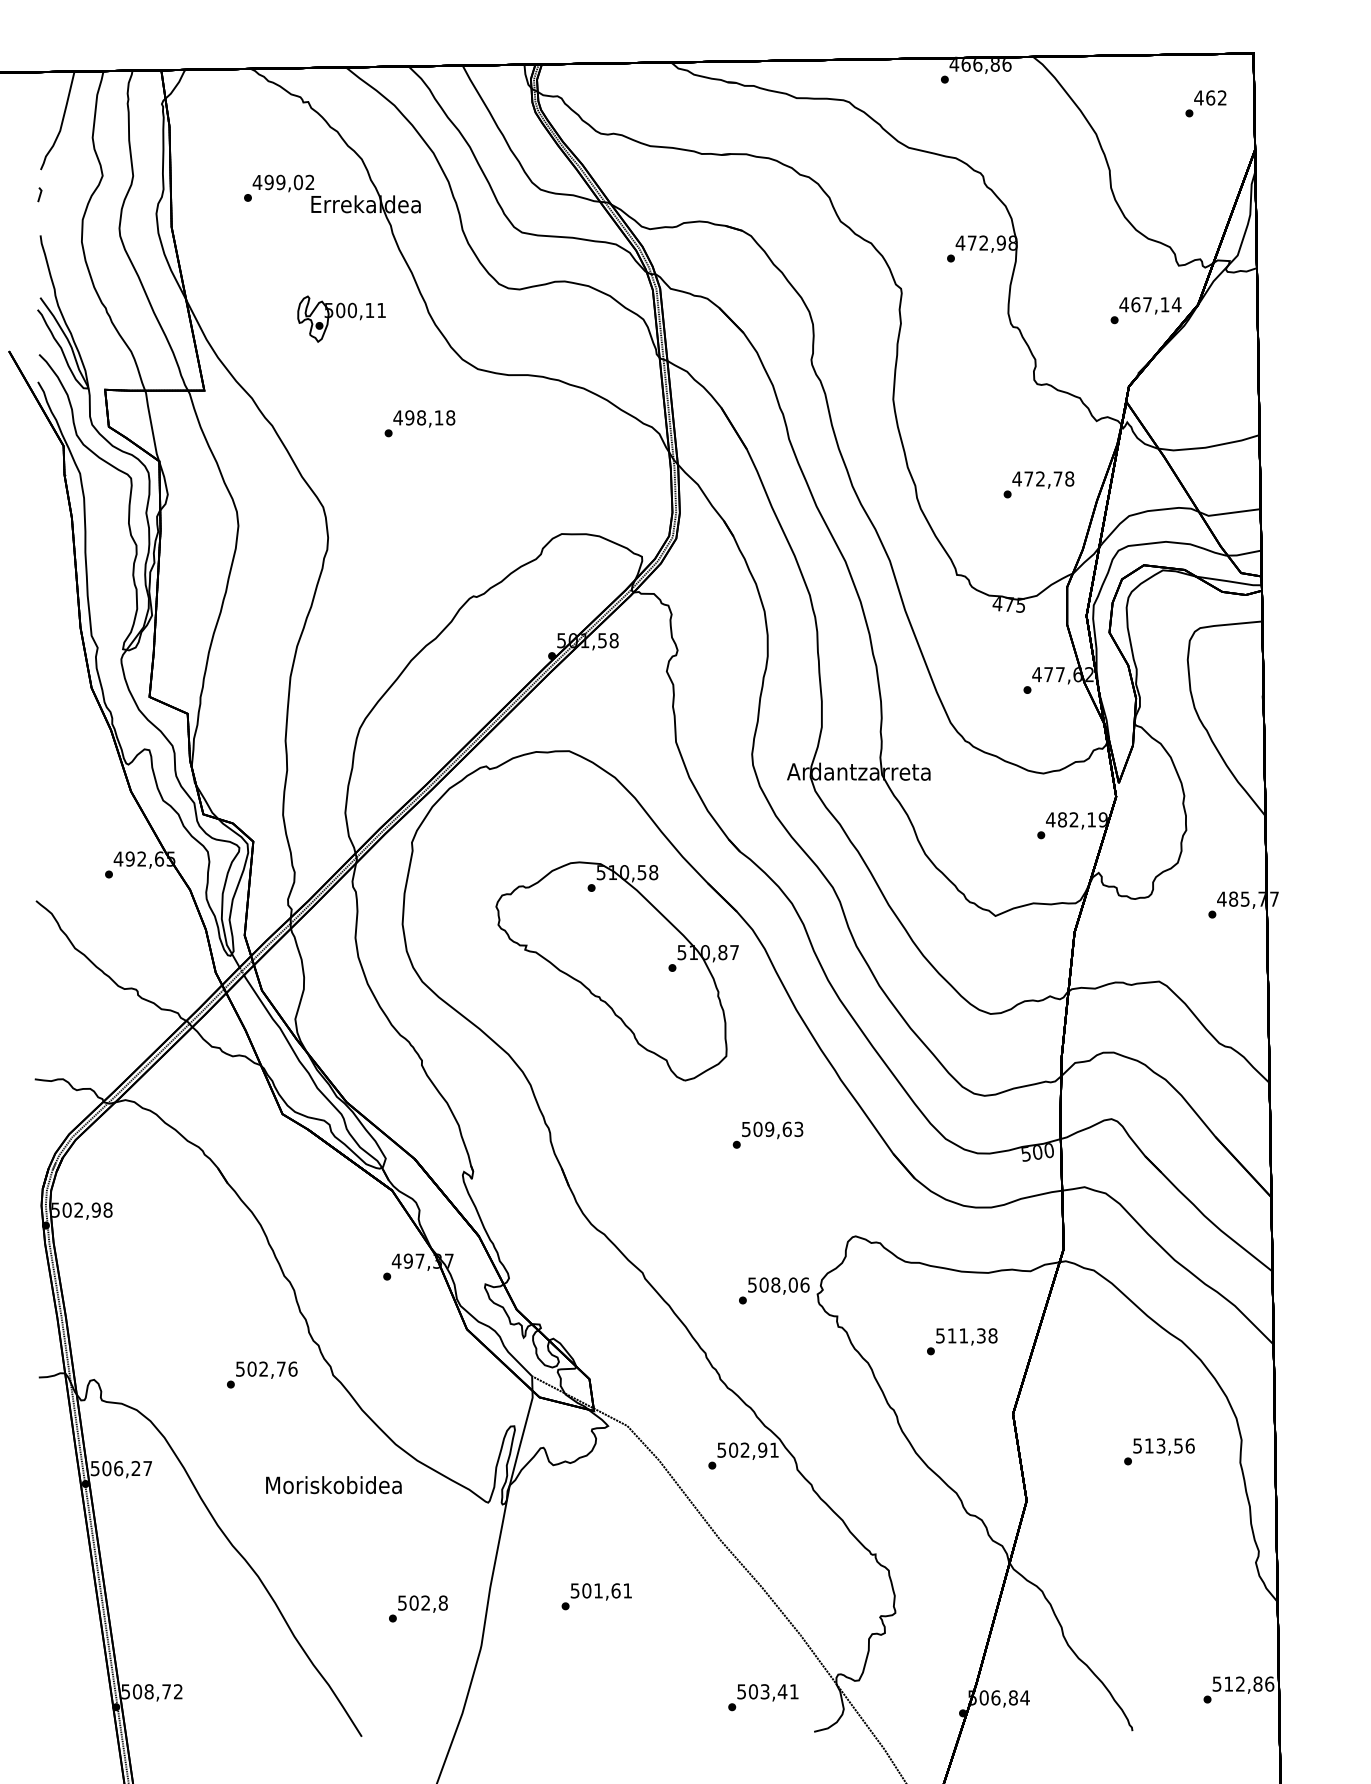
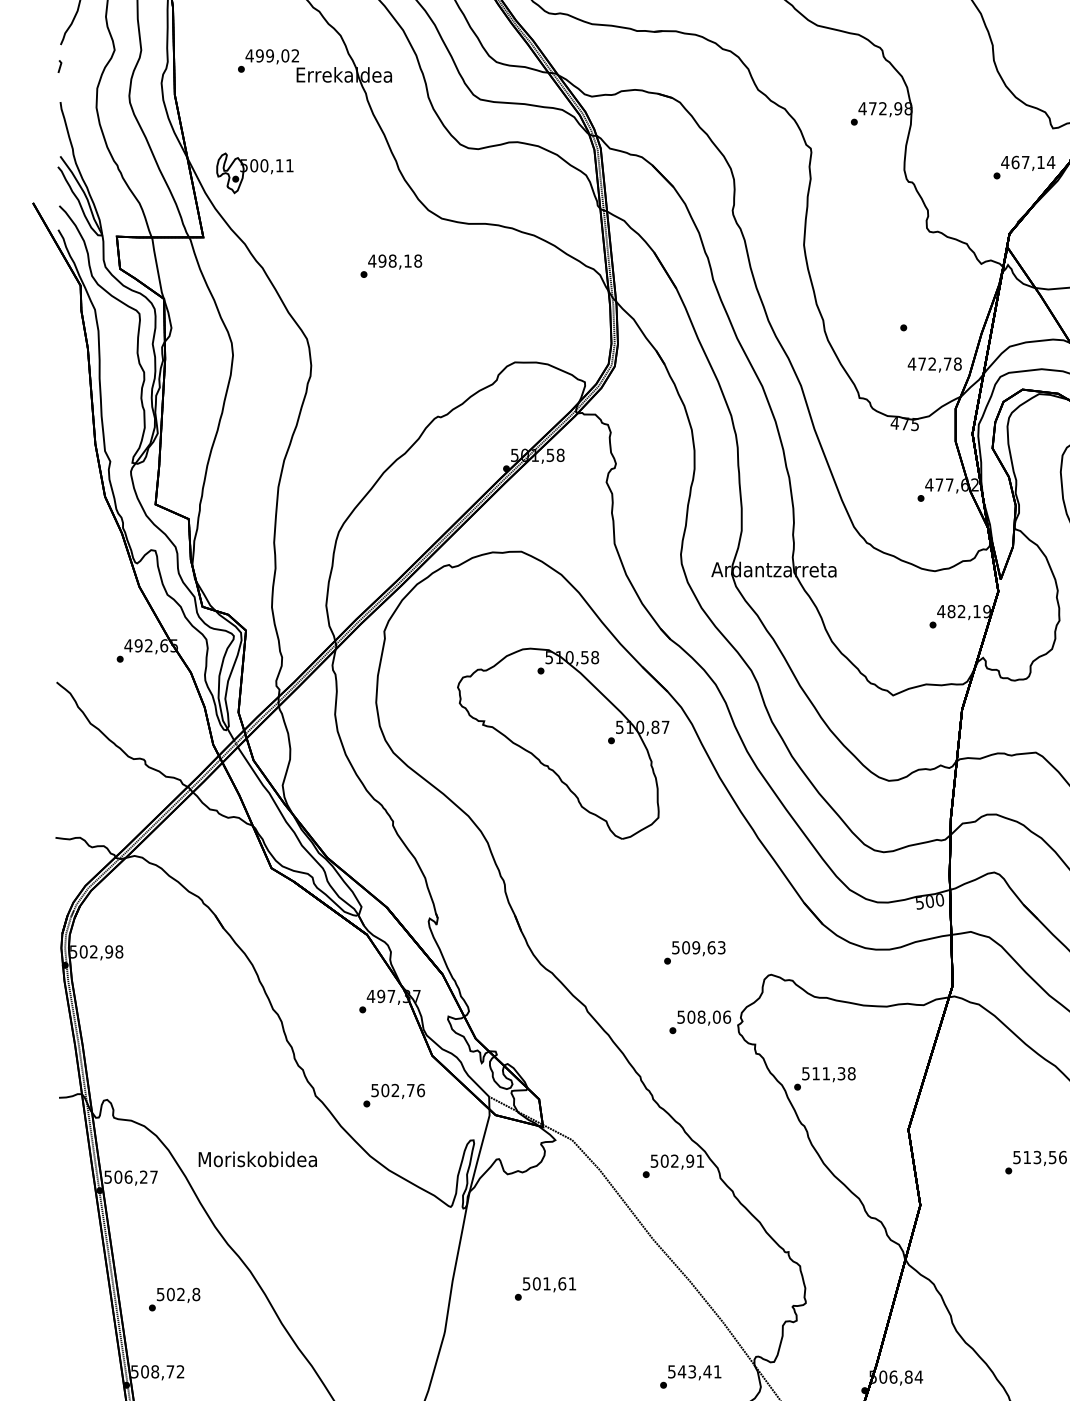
part: (341, 318) -> (254, 172), moved
text: (1043, 479) -> (934, 364), moved
text: (767, 1134) -> (694, 952), moved
text: (962, 1341) -> (825, 1078), moved
text: (262, 1374) -> (394, 1095), moved
text: (333, 1485) -> (257, 1159), moved
text: (418, 1608) -> (174, 1299), moved
text: (753, 1691) -> (682, 1371), 503,41 -> 543,41

